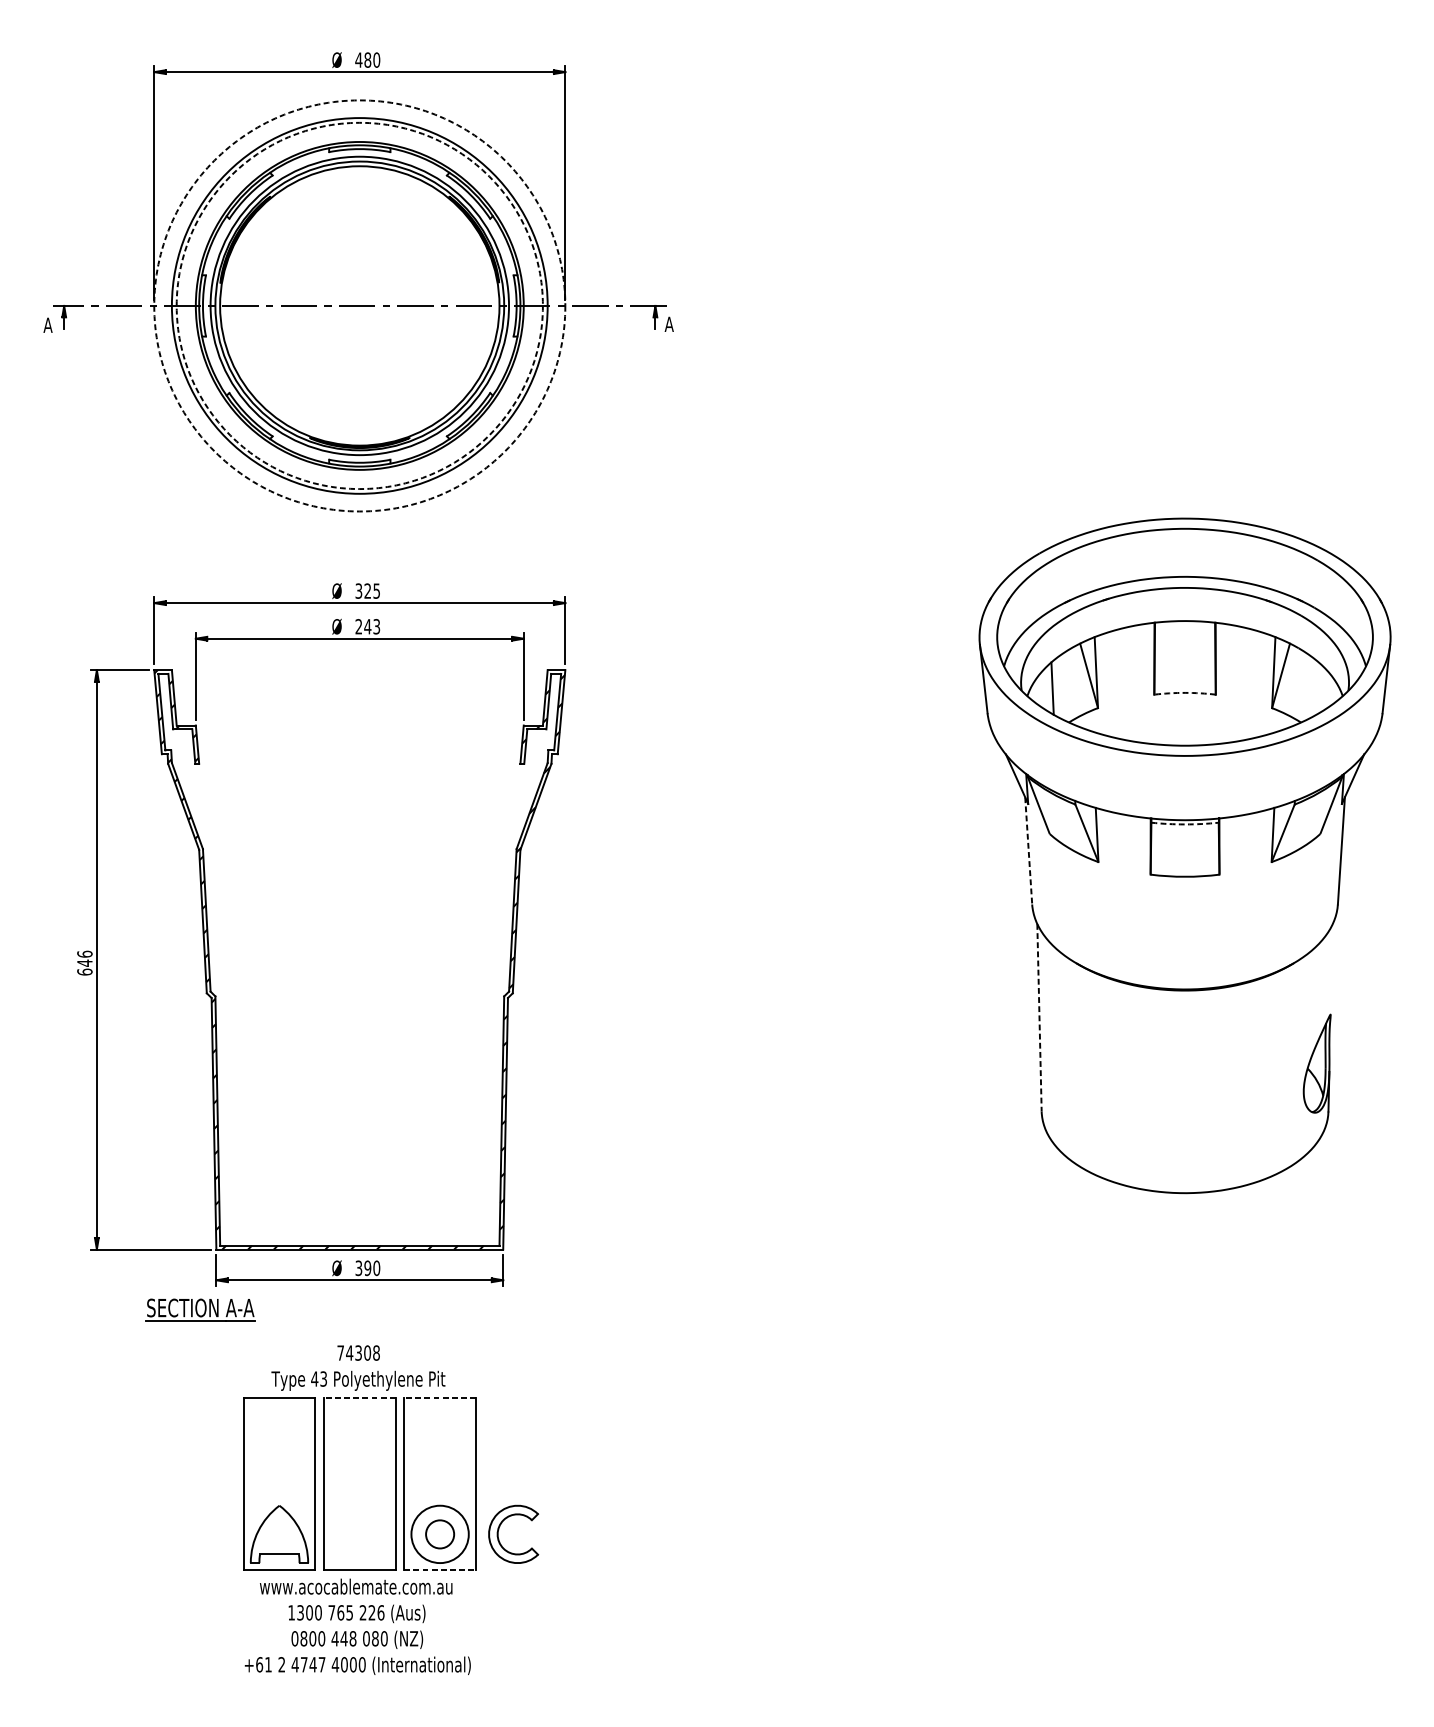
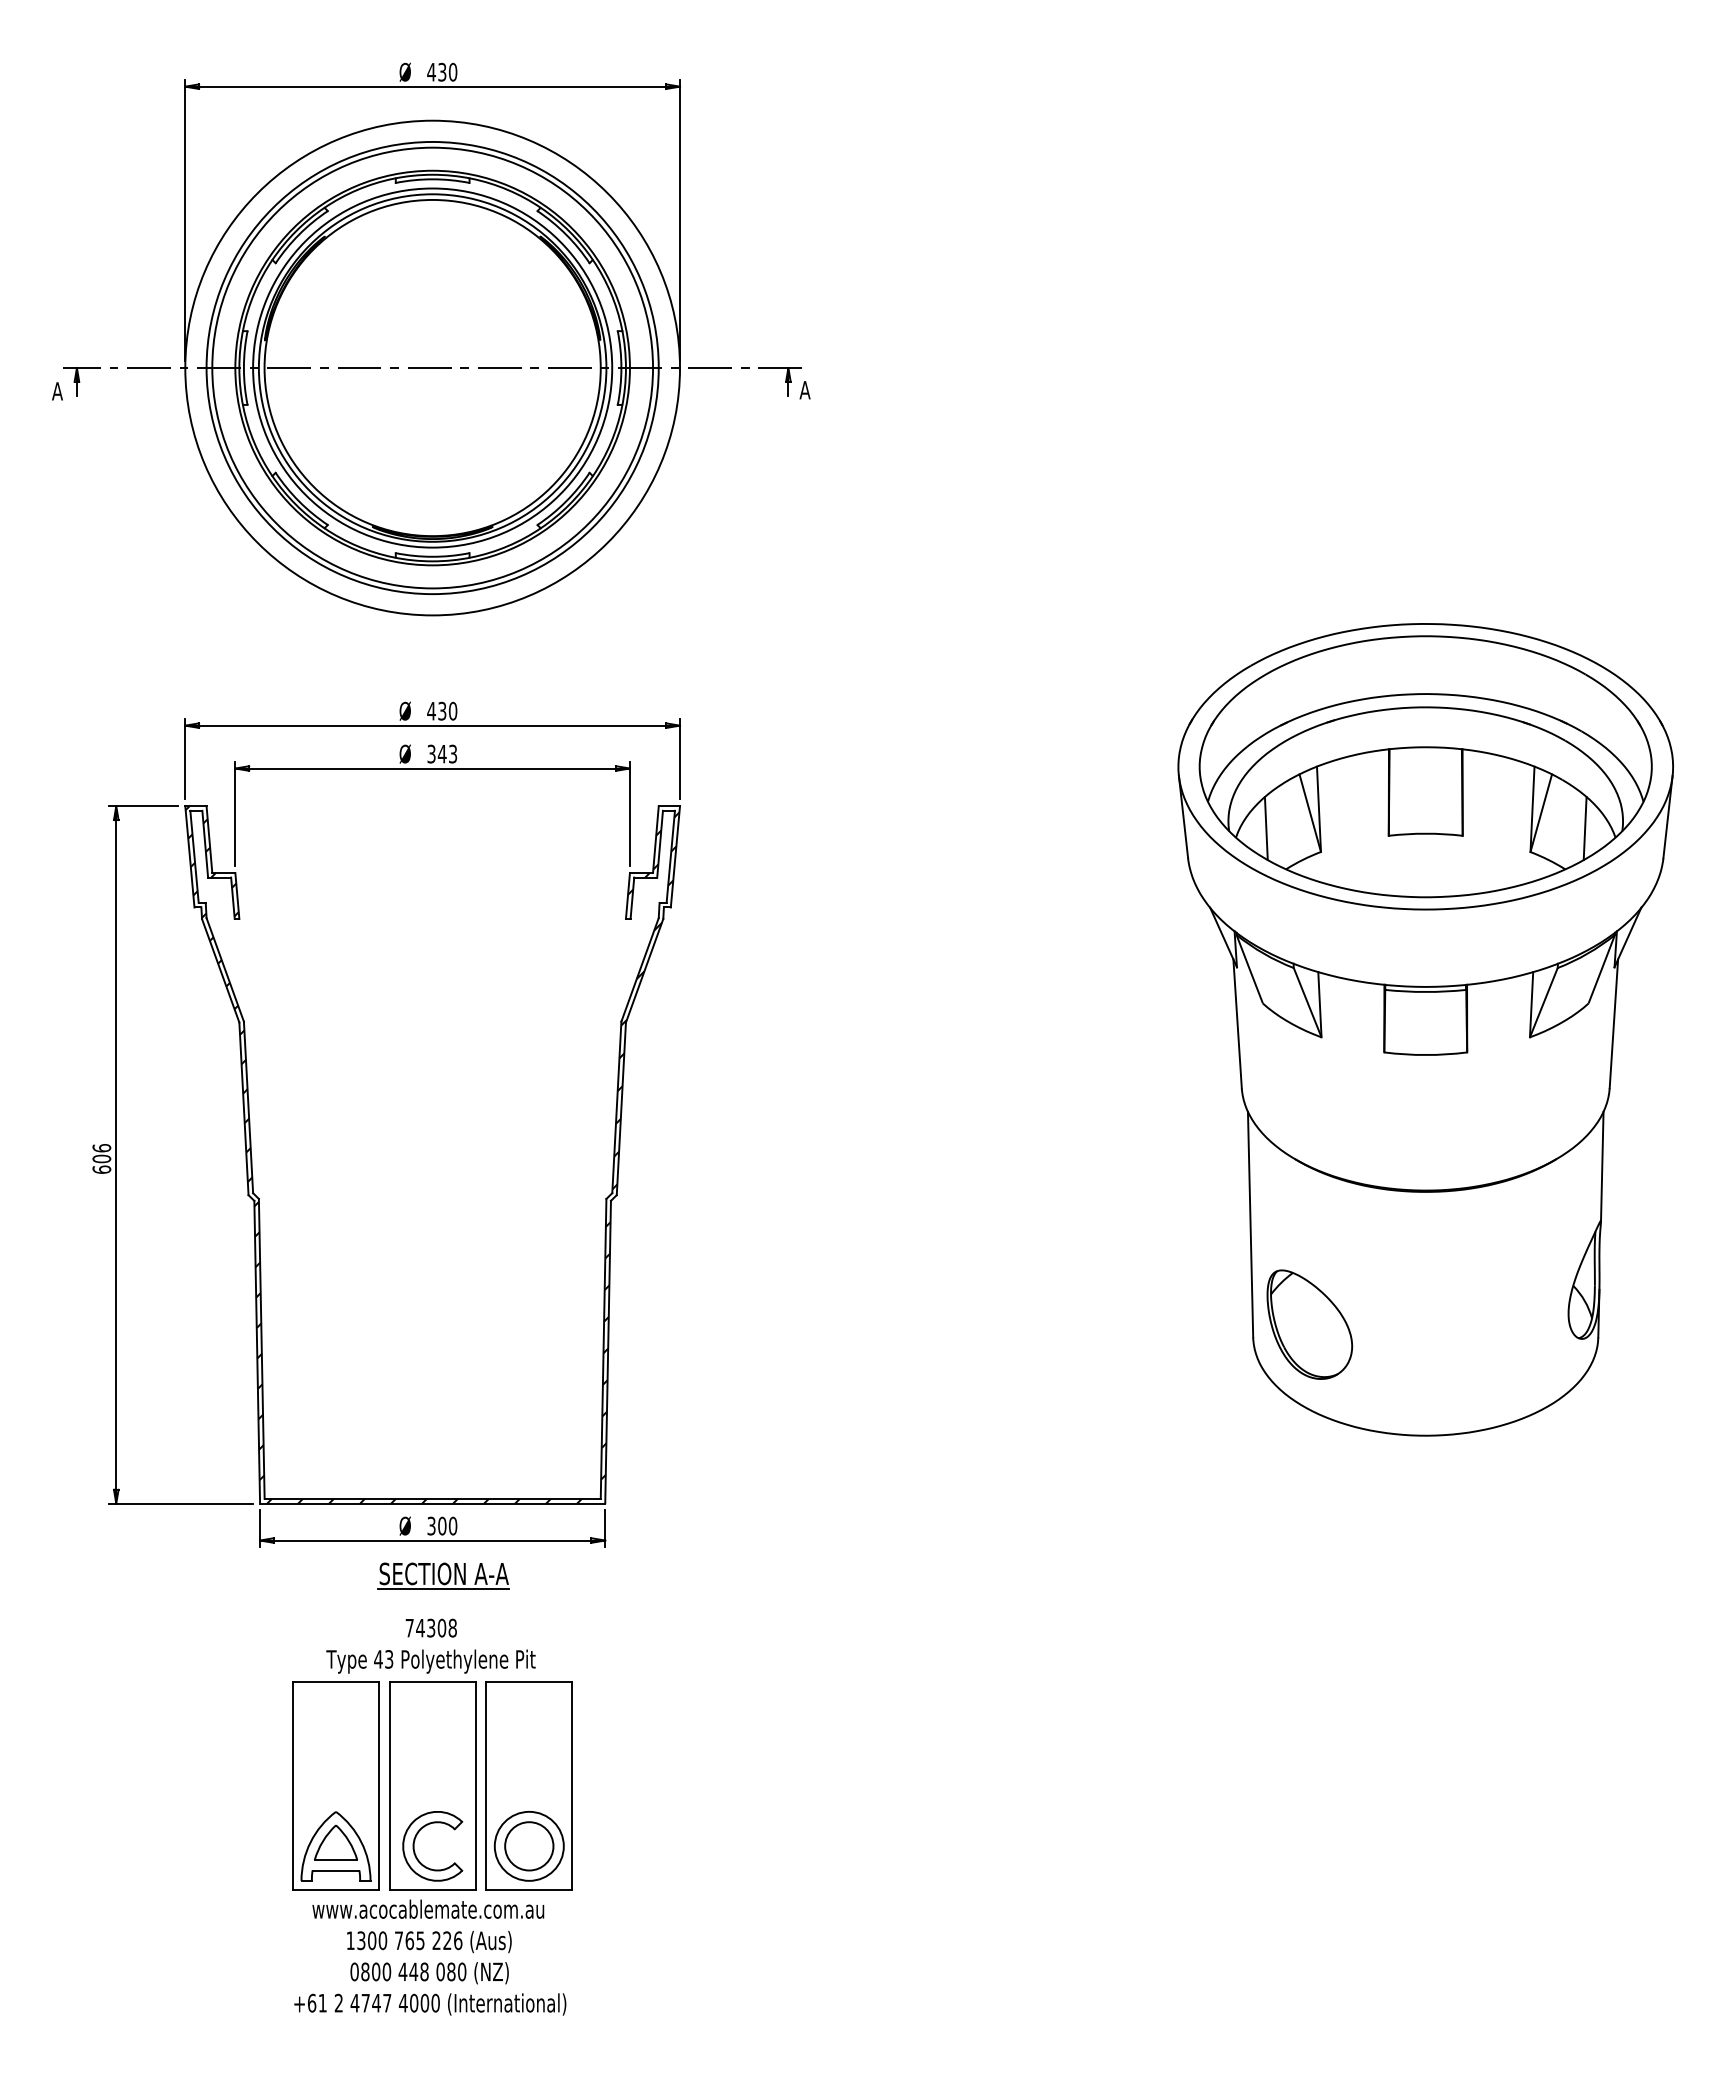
text: (367, 60) -> (442, 72), 480 -> 430
circle: (359, 305) -> (432, 367), dashed -> solid
circle: (359, 305) -> (432, 367), dashed -> solid
text: (367, 590) -> (442, 710), 325 -> 430
text: (358, 627) -> (431, 754), 243 -> 343
line: (1316, 688) -> (1584, 828), added
arc: (1184, 692) -> (1425, 833), dashed -> solid
arc: (1184, 824) -> (1425, 991), dashed -> solid
line: (1028, 850) -> (1237, 1023), dashed -> solid
text: (84, 962) -> (101, 1158), 646 -> 606
line: (1331, 969) -> (1601, 1166), added
line: (1039, 1017) -> (1250, 1224), dashed -> solid
part: (1088, 1100) -> (1309, 1324), added
text: (367, 1268) -> (442, 1526), 390 -> 300
part: (200, 1309) -> (443, 1575), moved
line: (359, 1398) -> (432, 1682), dashed -> solid
line: (439, 1398) -> (528, 1682), dashed -> solid
part: (279, 1531) -> (335, 1842), added
circle: (440, 1534) -> (529, 1846), size x1.43
part: (499, 1538) -> (415, 1851), moved
line: (440, 1570) -> (529, 1889), dashed -> solid

